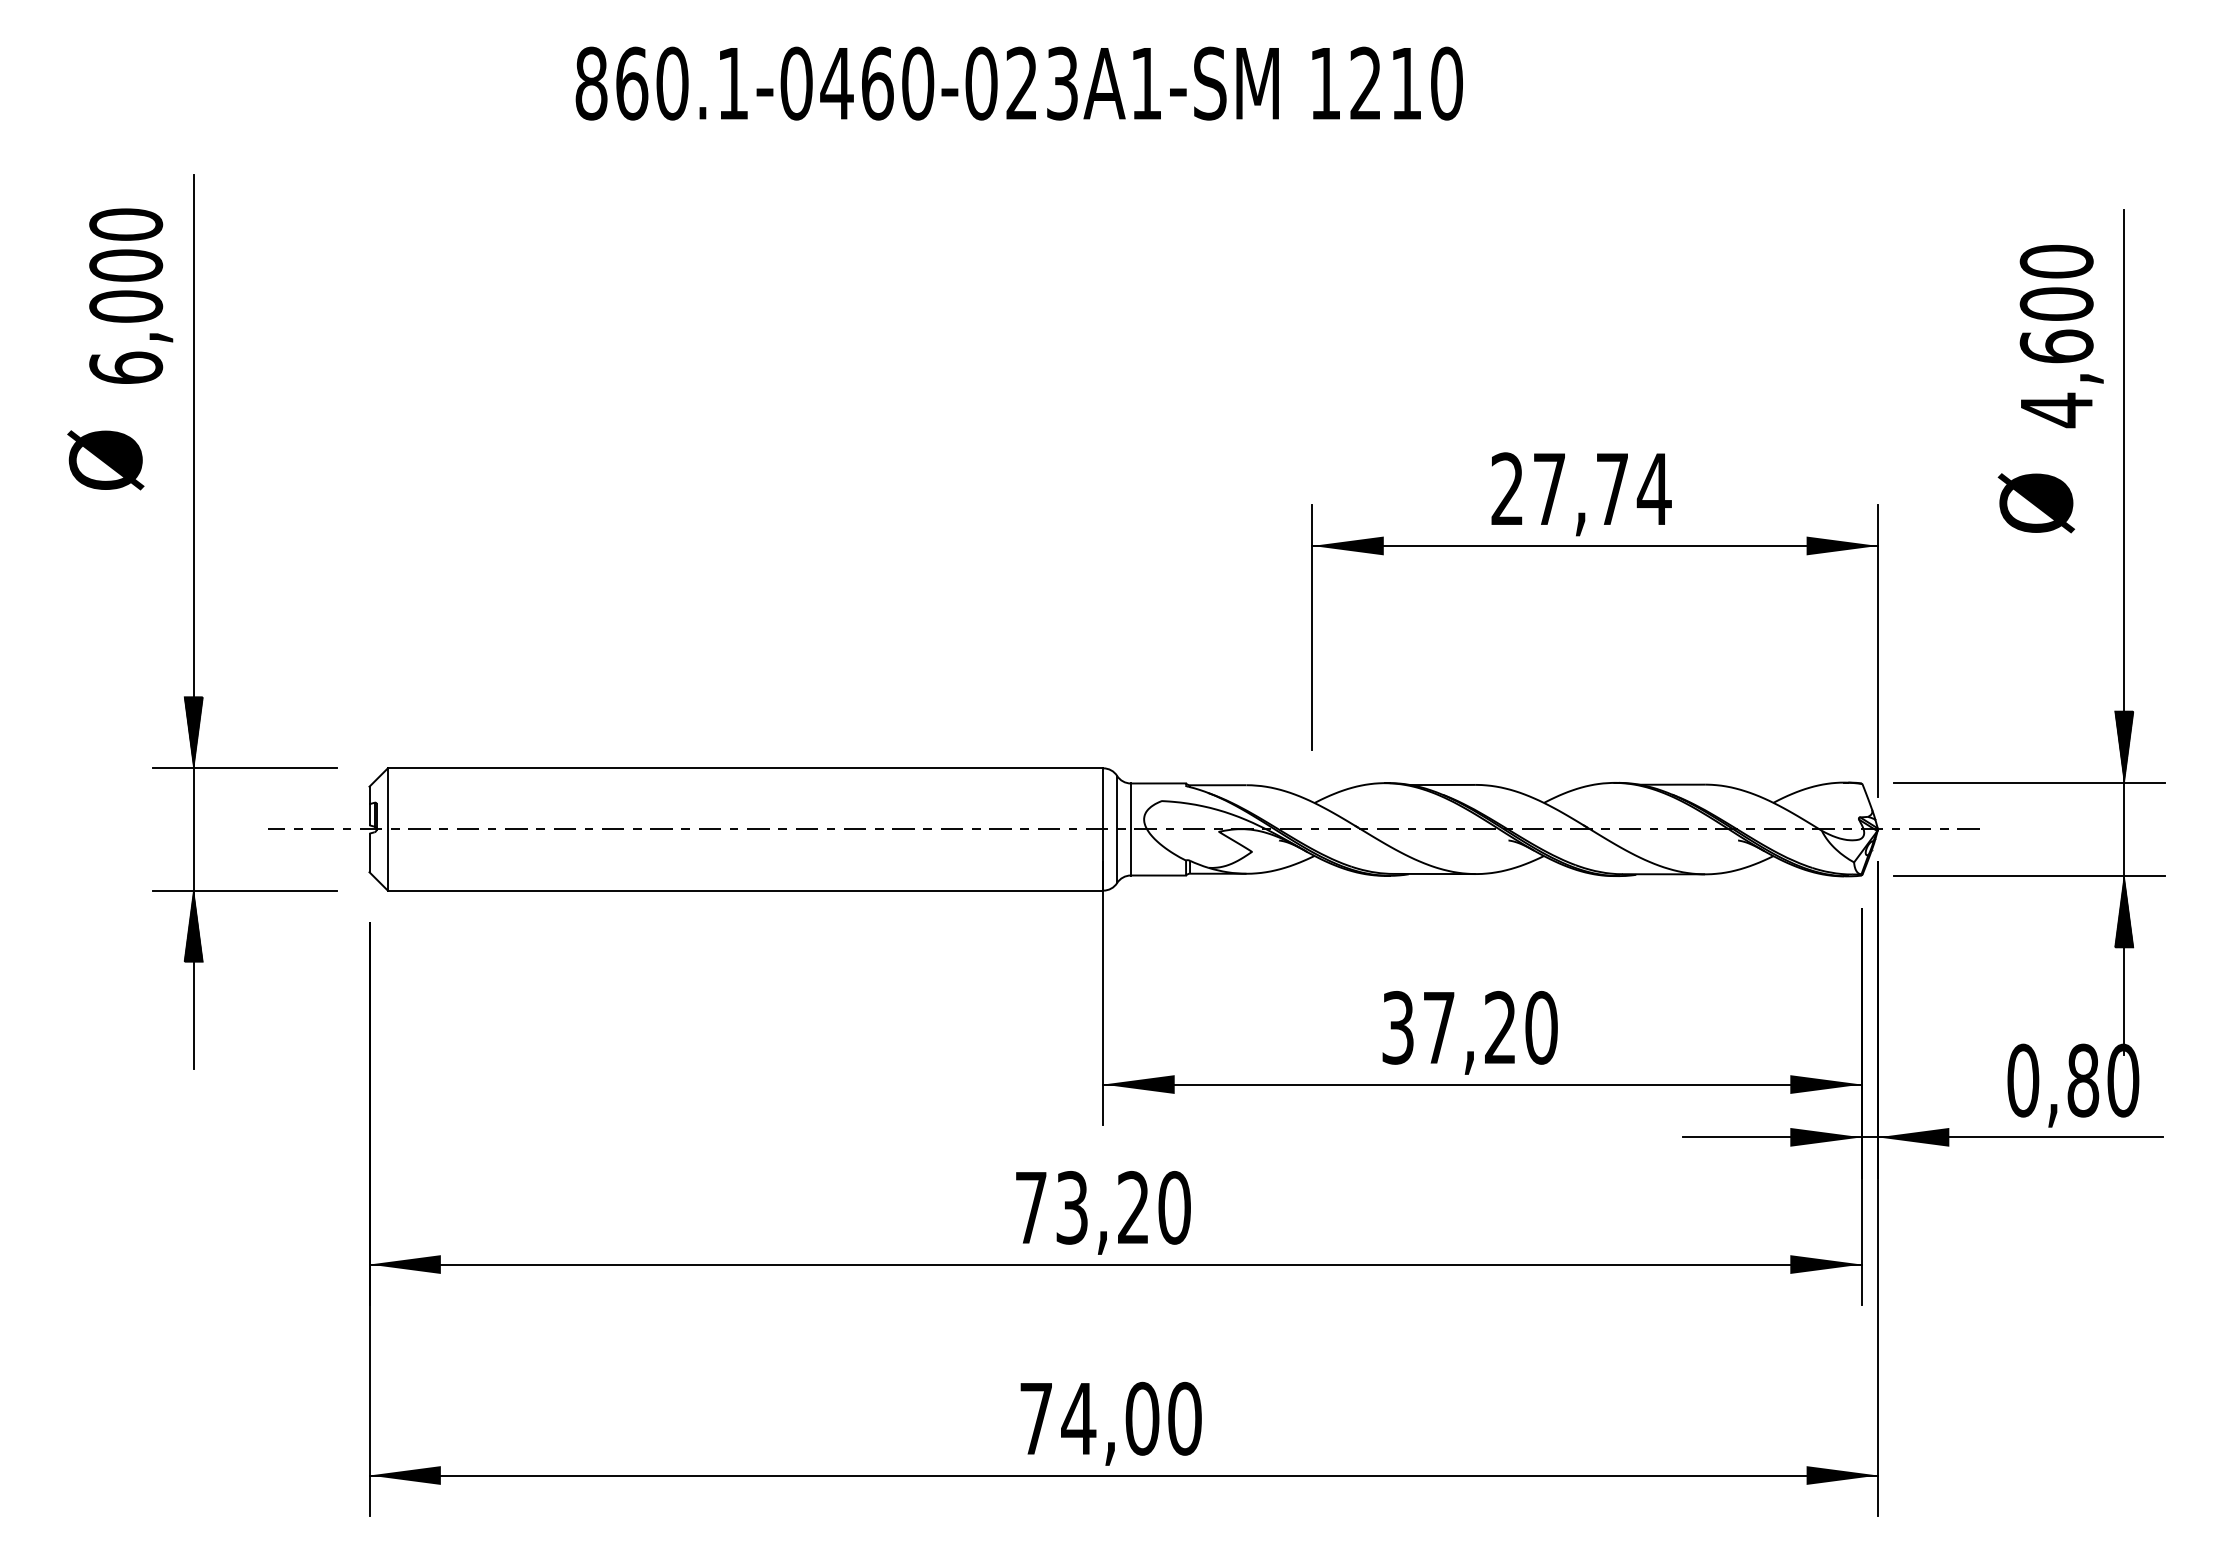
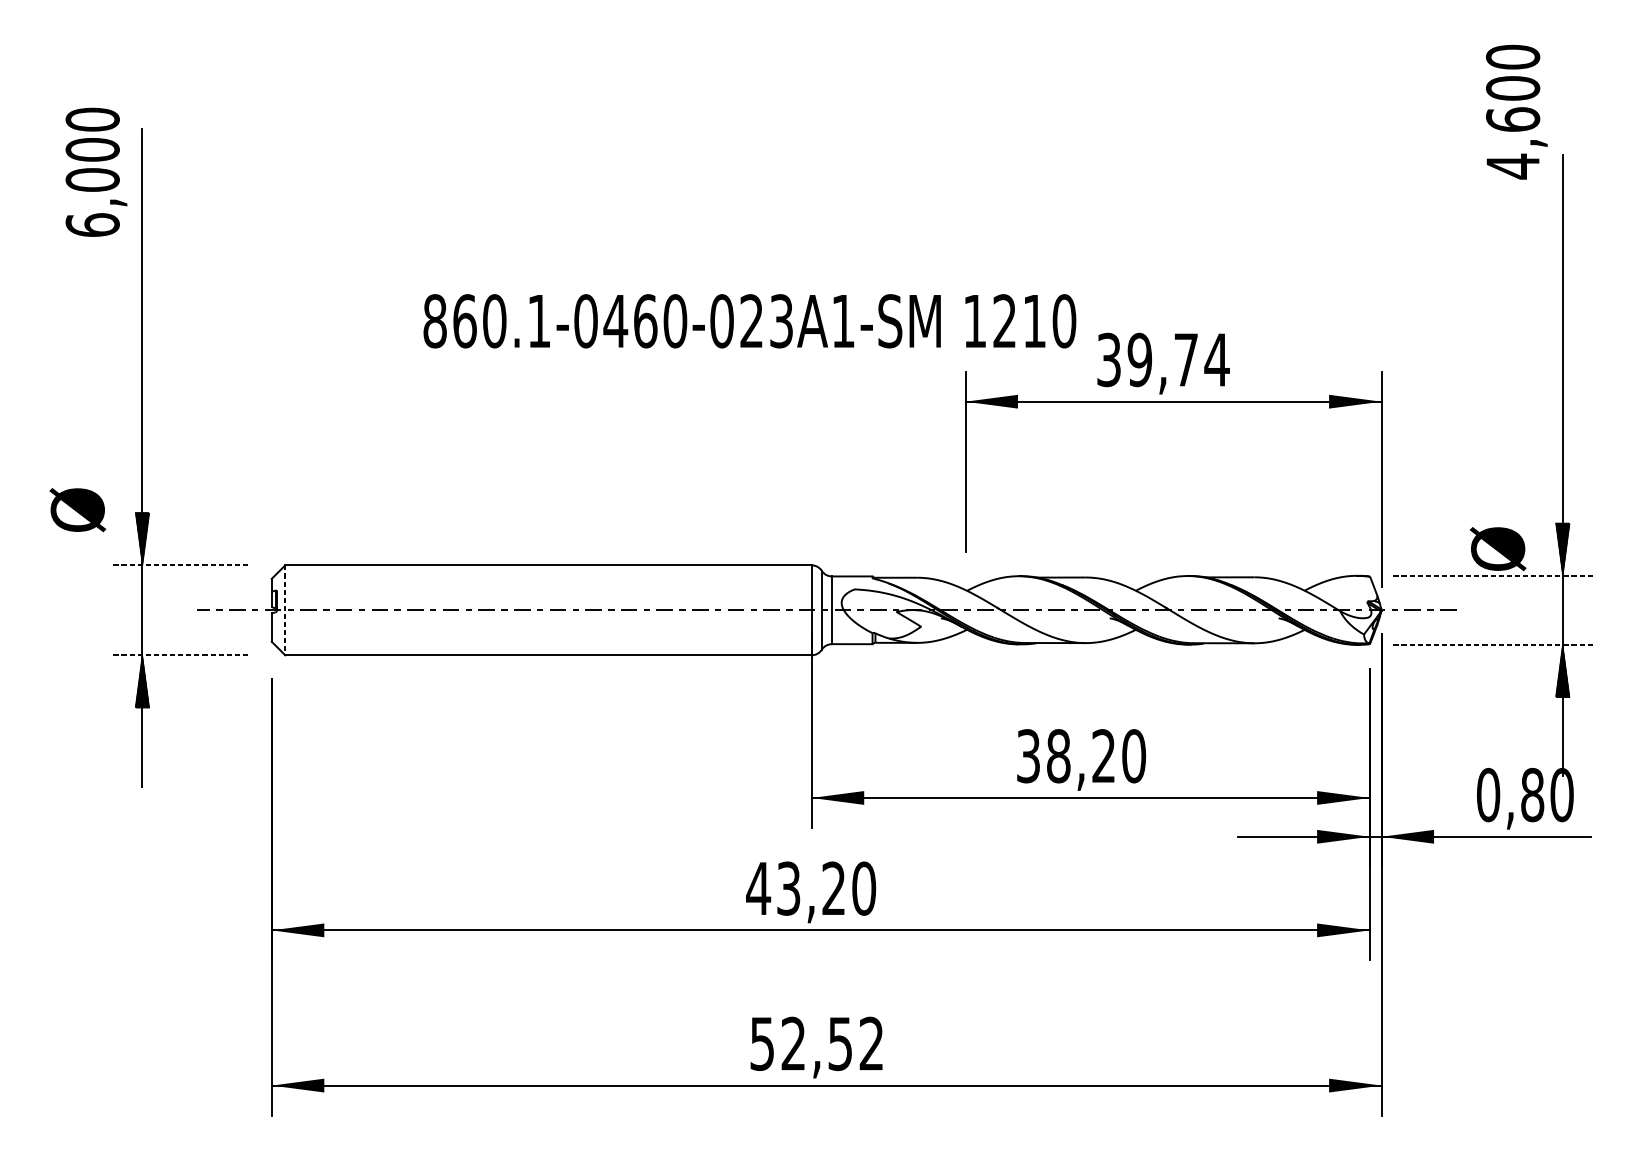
text: (1018, 83) -> (749, 321), moved
text: (131, 295) -> (96, 171), moved
text: (2061, 336) -> (1516, 112), moved
text: (105, 460) -> (77, 510), moved
text: (1528, 489) -> (1124, 360), 27,74 -> 39,74
text: (2036, 503) -> (1498, 549), moved
line: (244, 768) -> (179, 565), solid -> dashed
line: (2029, 782) -> (1493, 575), solid -> dashed
line: (387, 829) -> (285, 610), solid -> dashed
line: (2029, 876) -> (1493, 644), solid -> dashed
line: (244, 890) -> (179, 655), solid -> dashed
text: (1439, 1027) -> (1058, 755), 37,20 -> 38,20
text: (1031, 1207) -> (758, 888), 73,20 -> 43,20
text: (1110, 1418) -> (816, 1043), 74,00 -> 52,52

